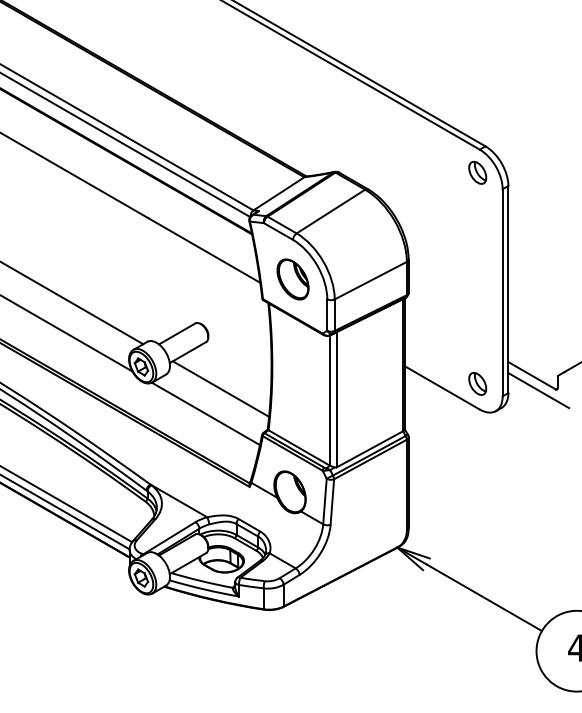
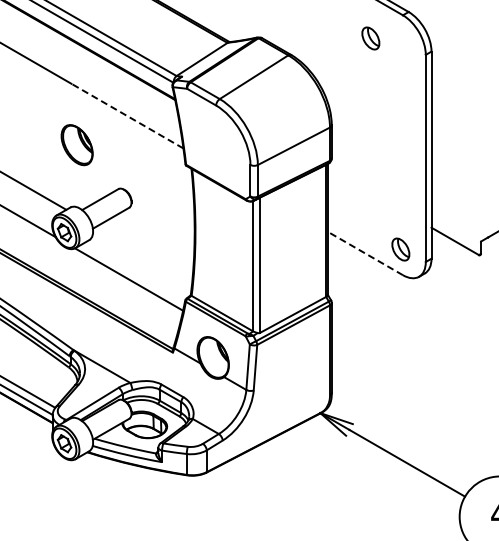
part: (477, 172) -> (370, 38), moved
line: (204, 250) -> (127, 116), solid -> dashed
part: (292, 279) -> (76, 145), moved
line: (441, 387) -> (364, 253), solid -> dashed
line: (220, 388) -> (143, 254), removed
line: (538, 390) -> (461, 256), removed

